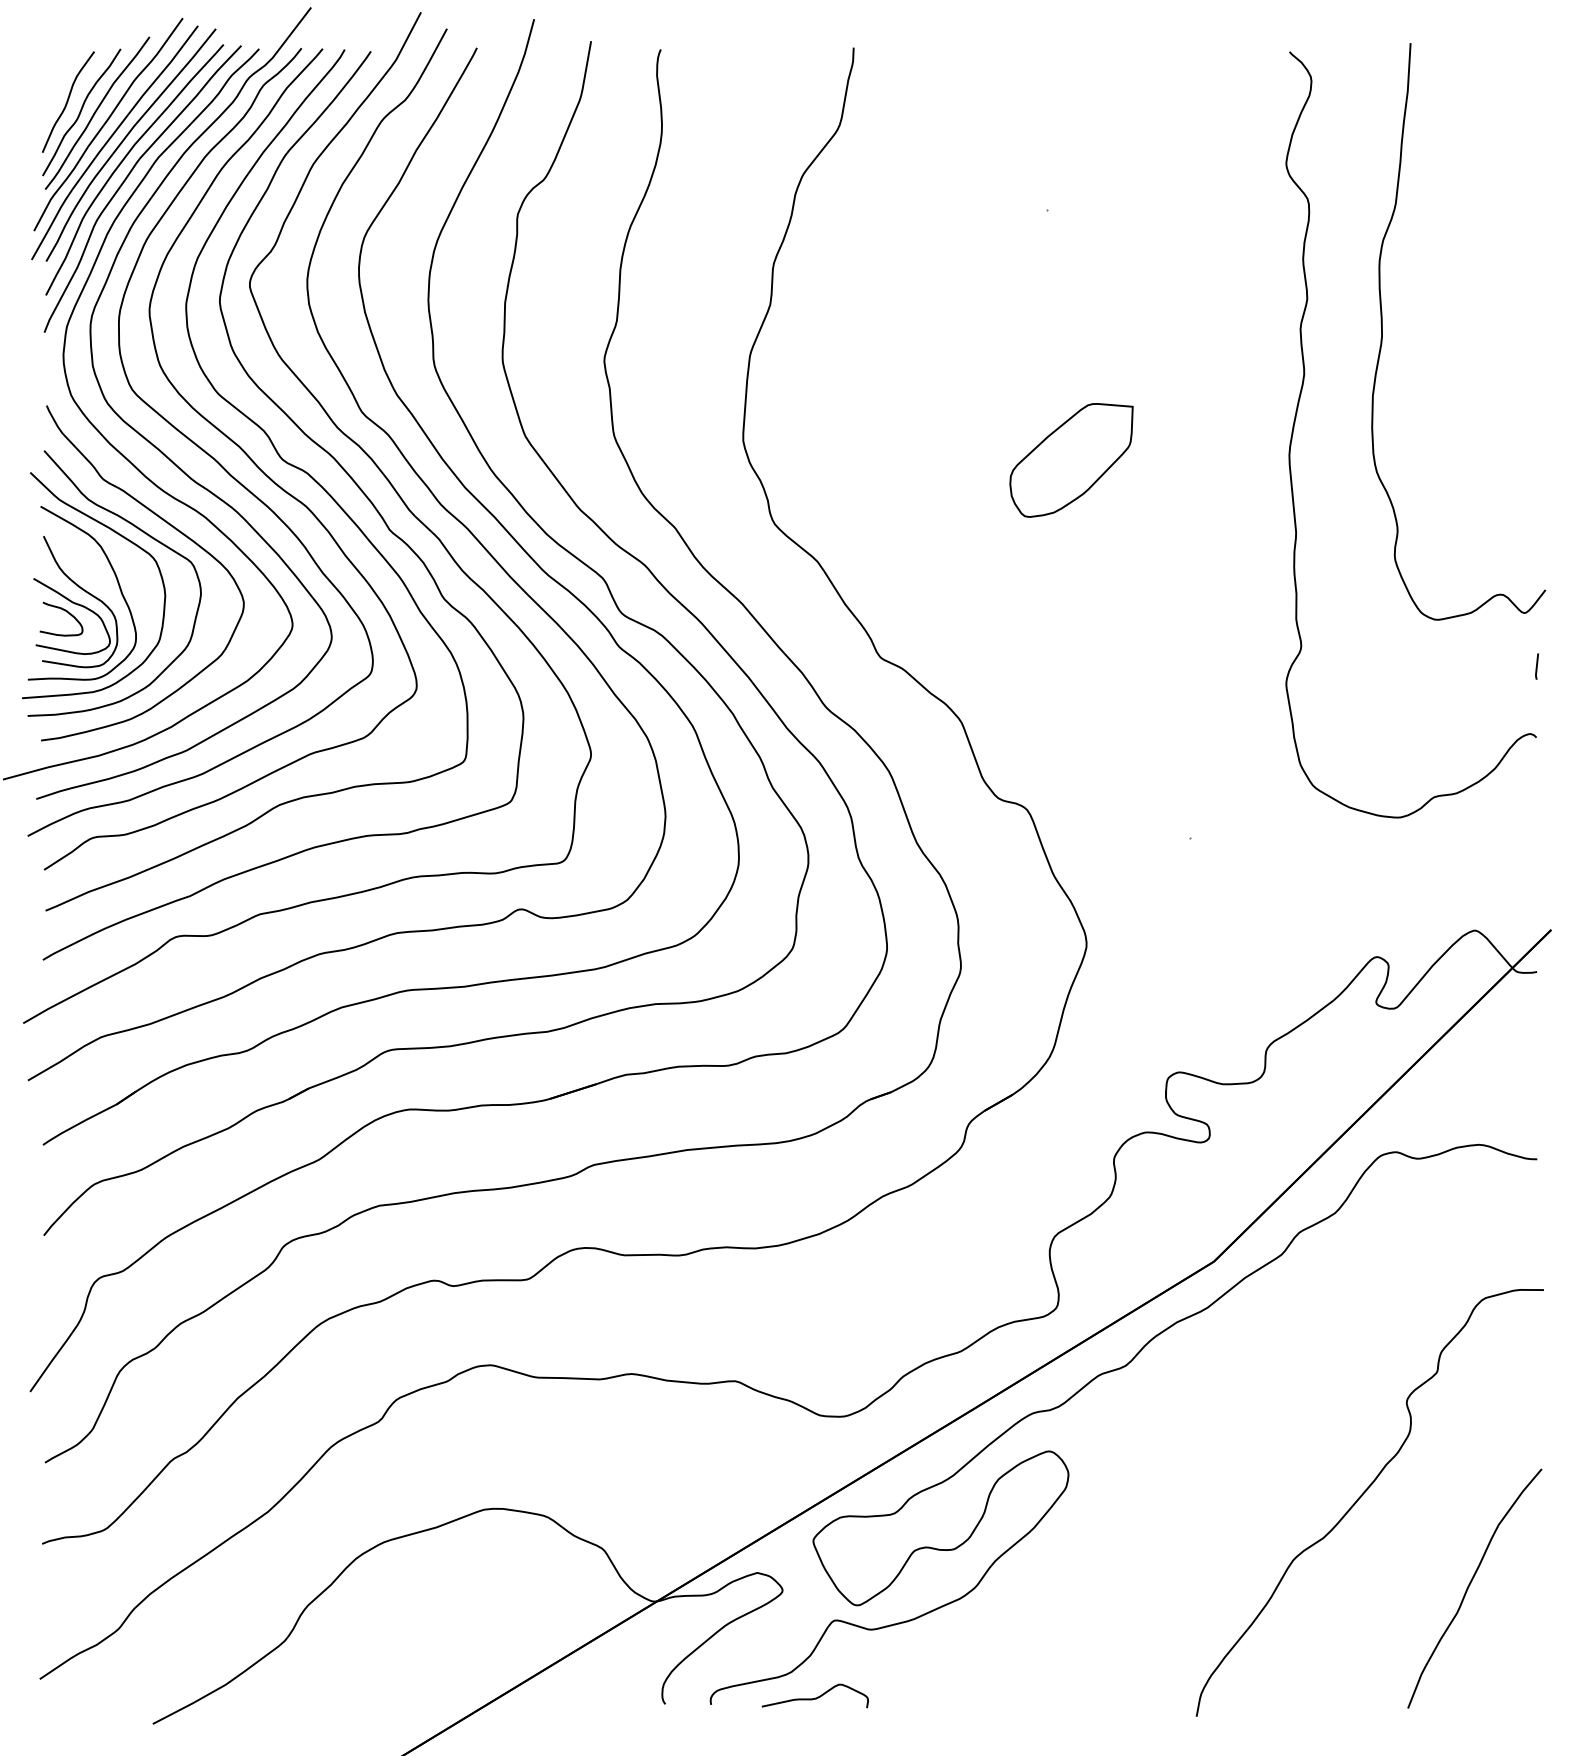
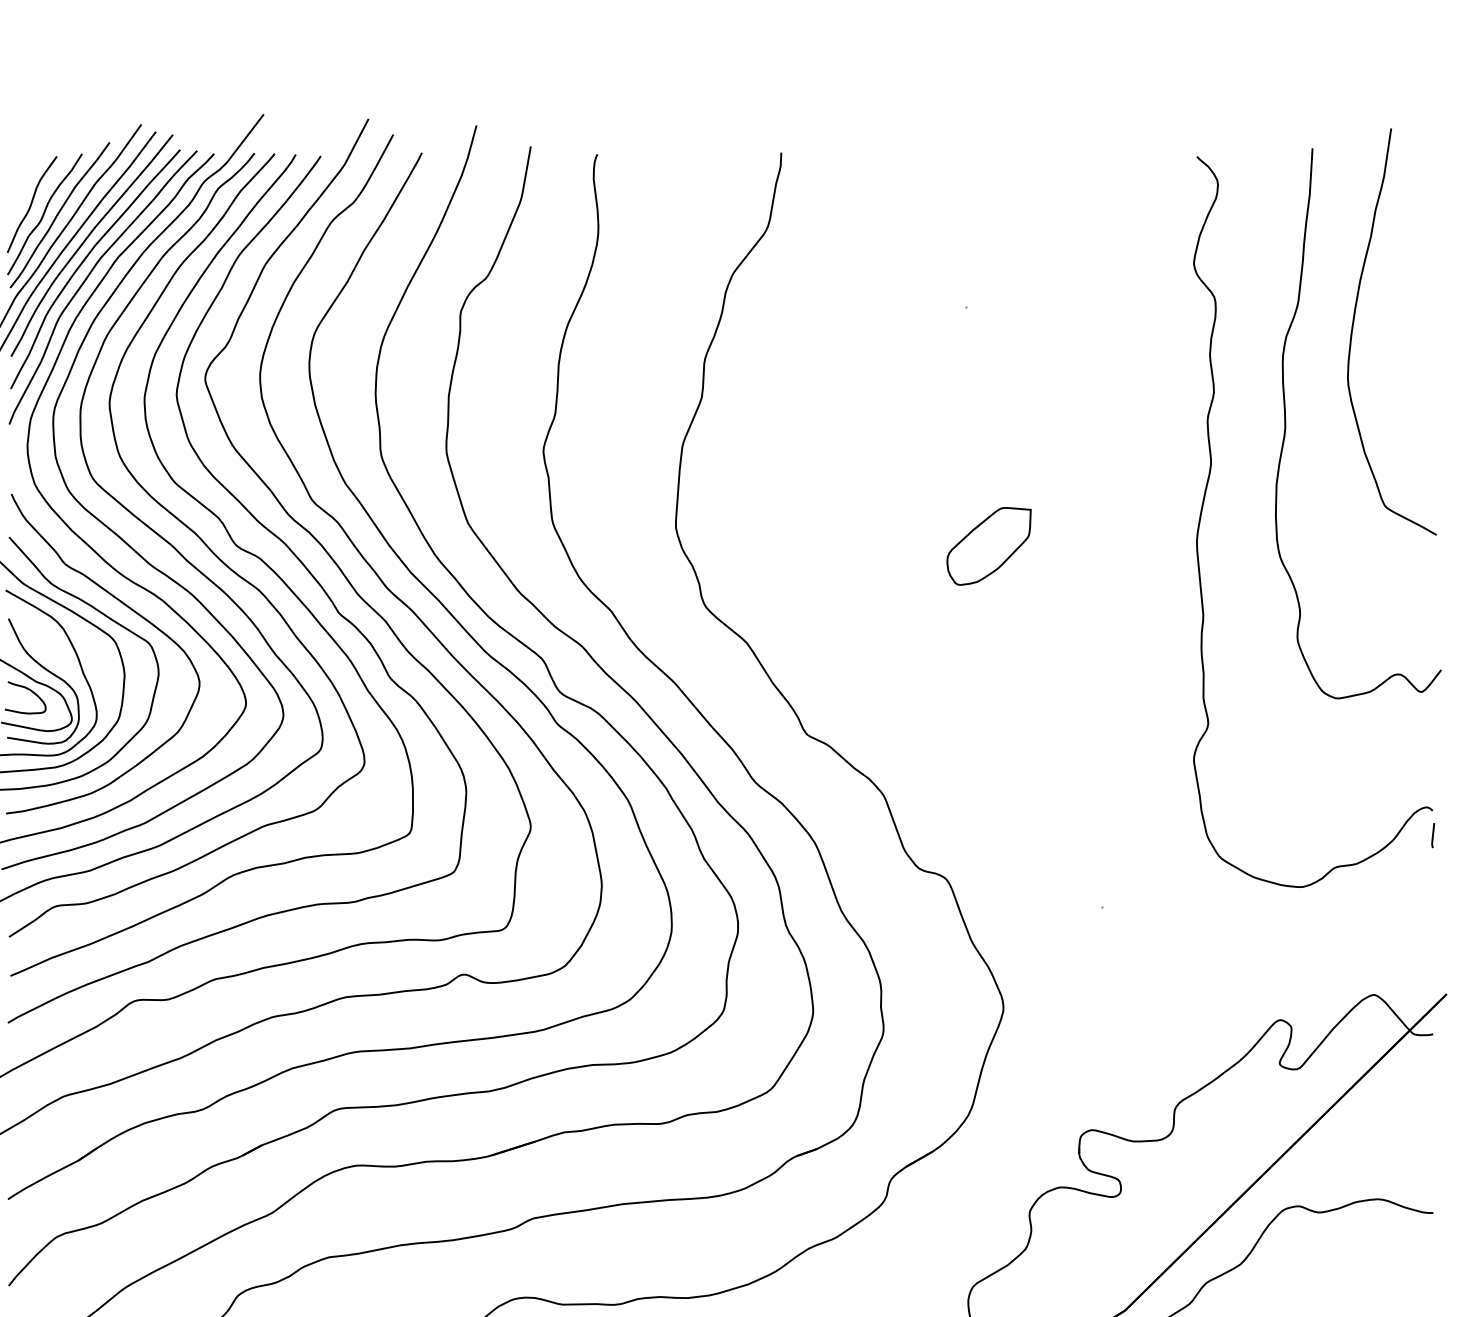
curve: (1454, 226) -> (1354, 323), added
part: (1071, 460) -> (989, 546), size x0.71
line: (1536, 666) -> (1432, 835), moved

